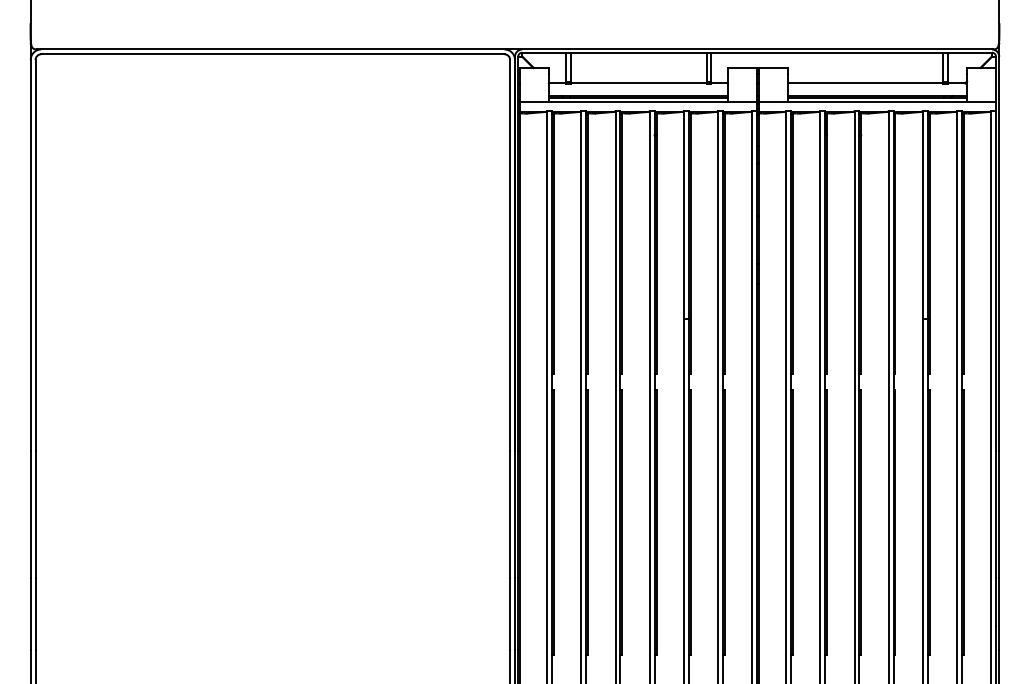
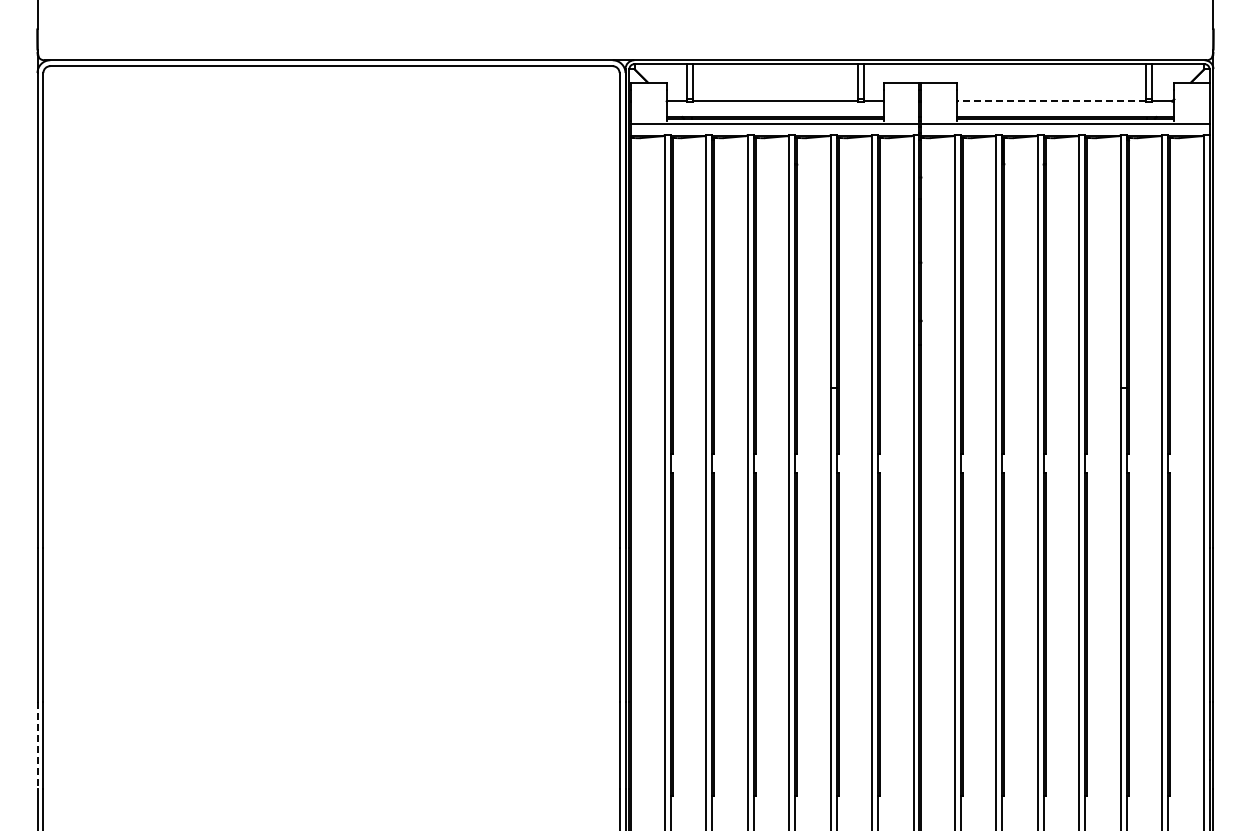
line: (865, 83) -> (1050, 101), solid -> dashed
line: (30, 613) -> (37, 745), solid -> dashed

